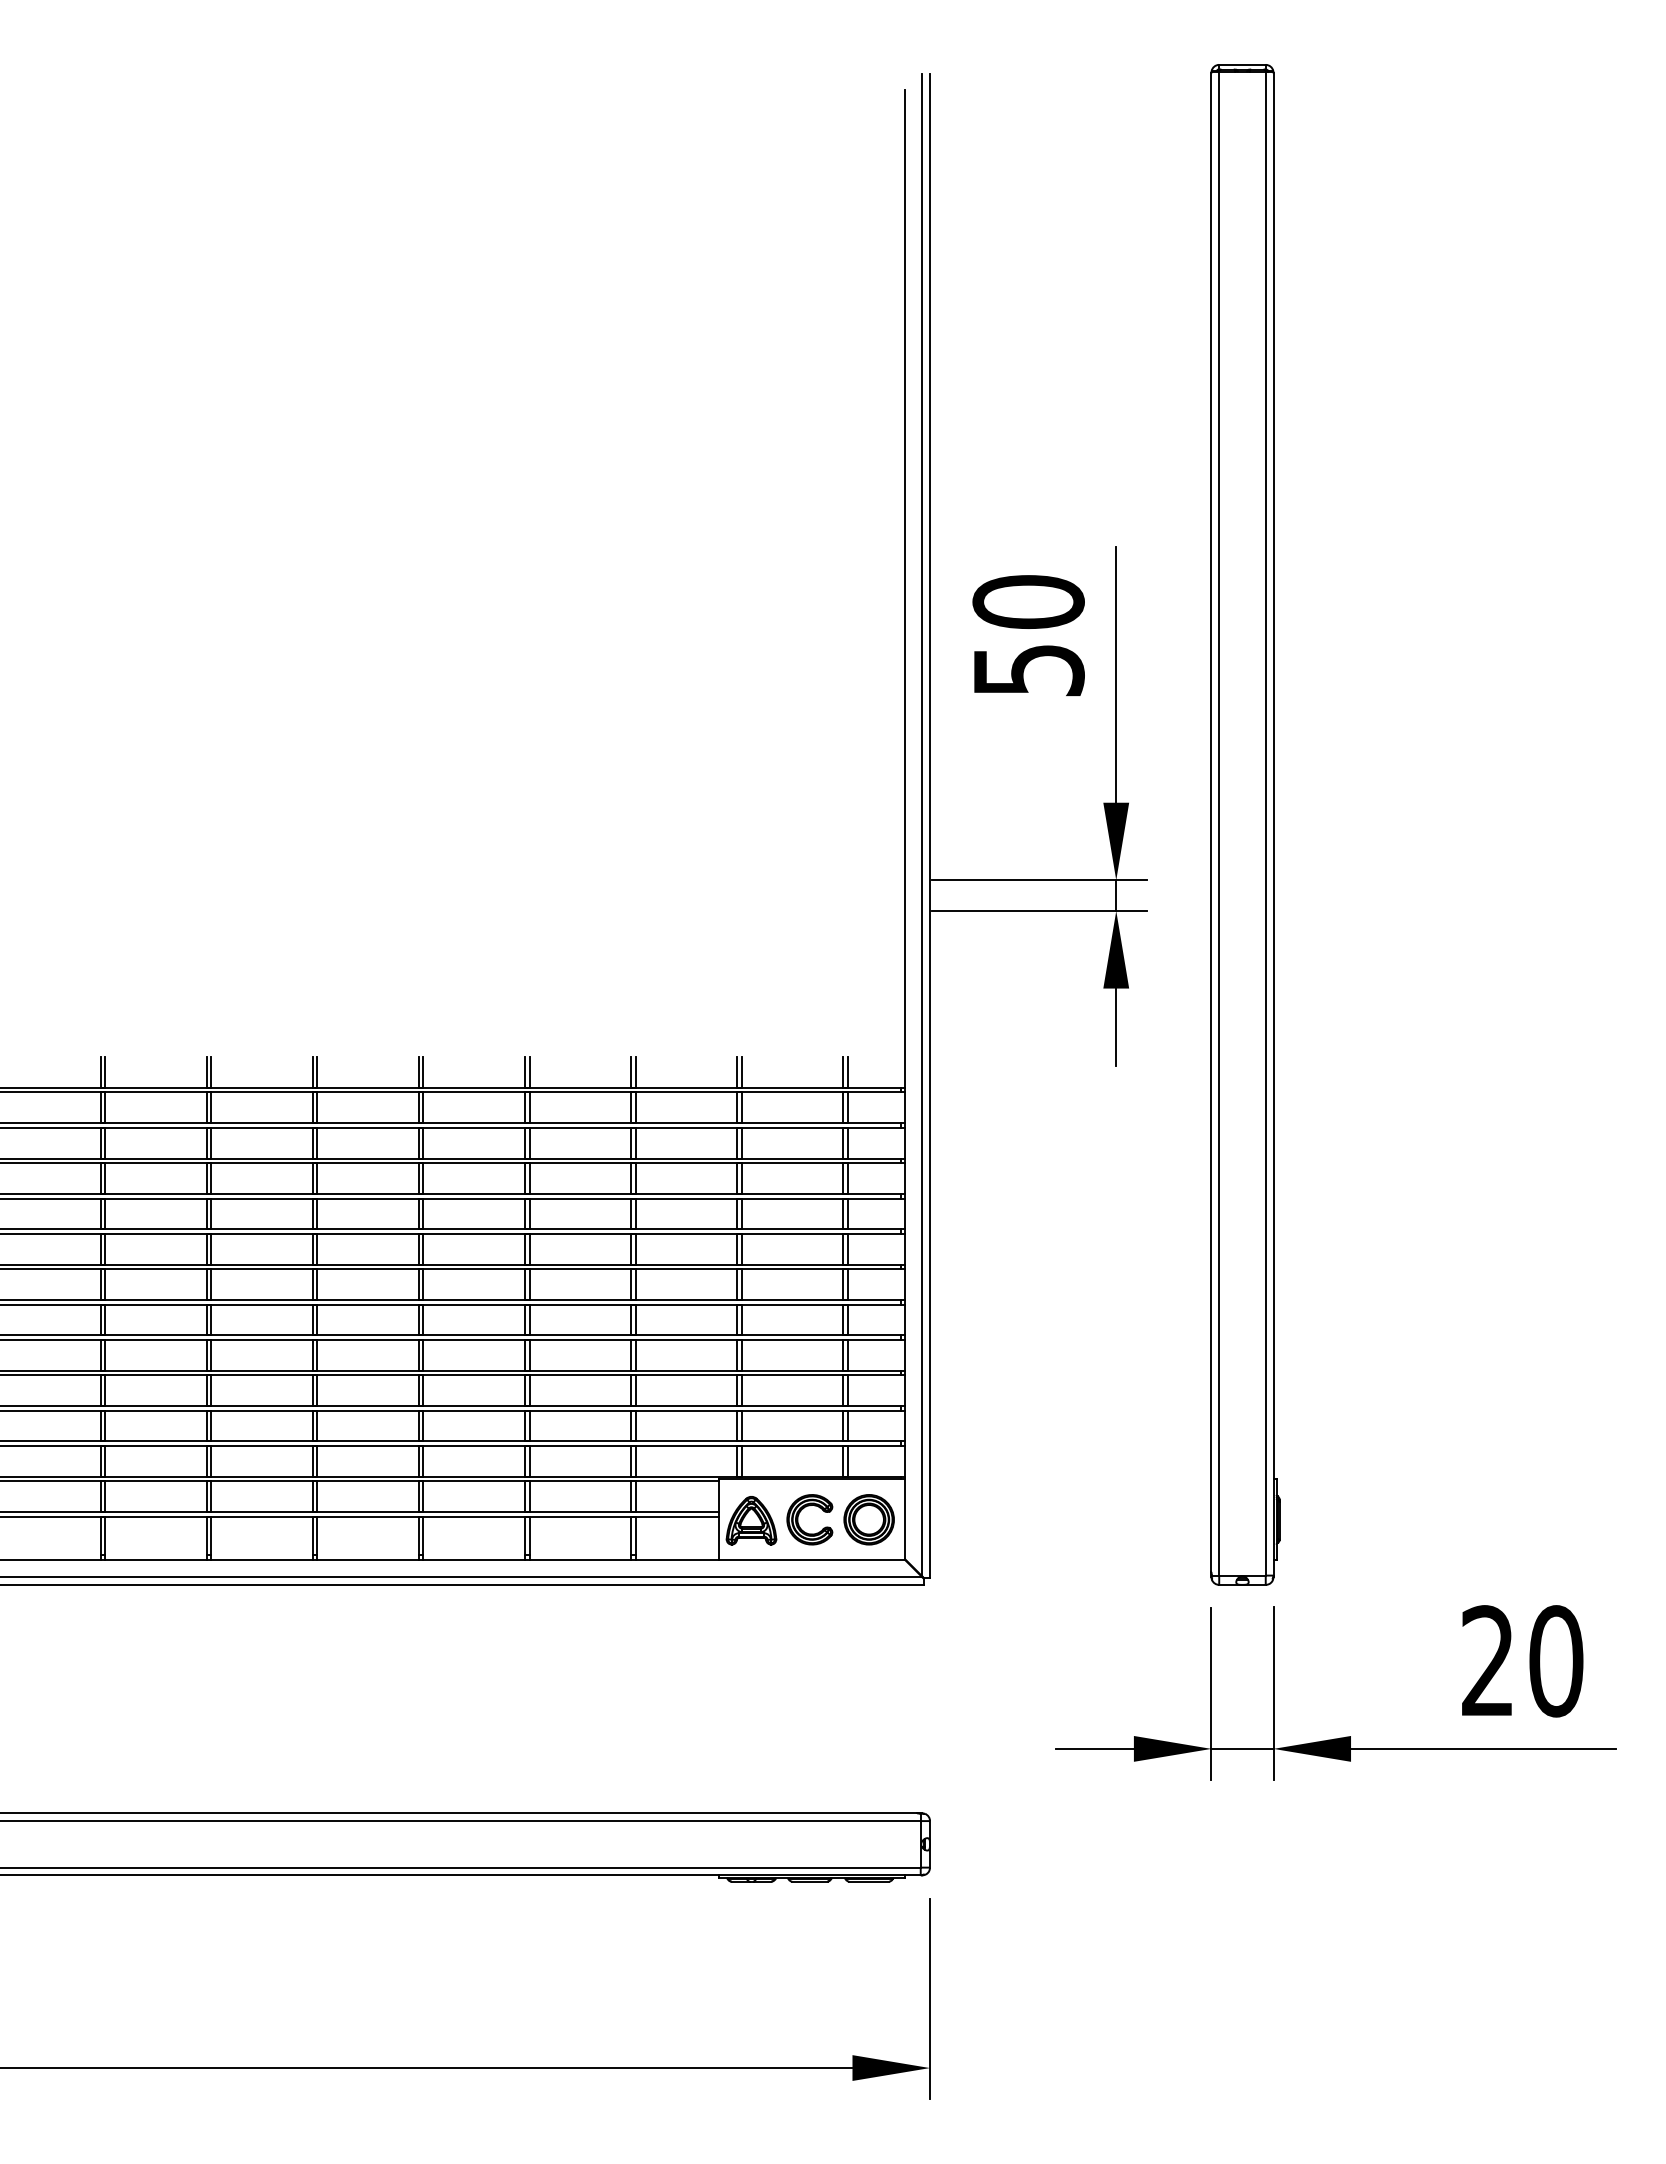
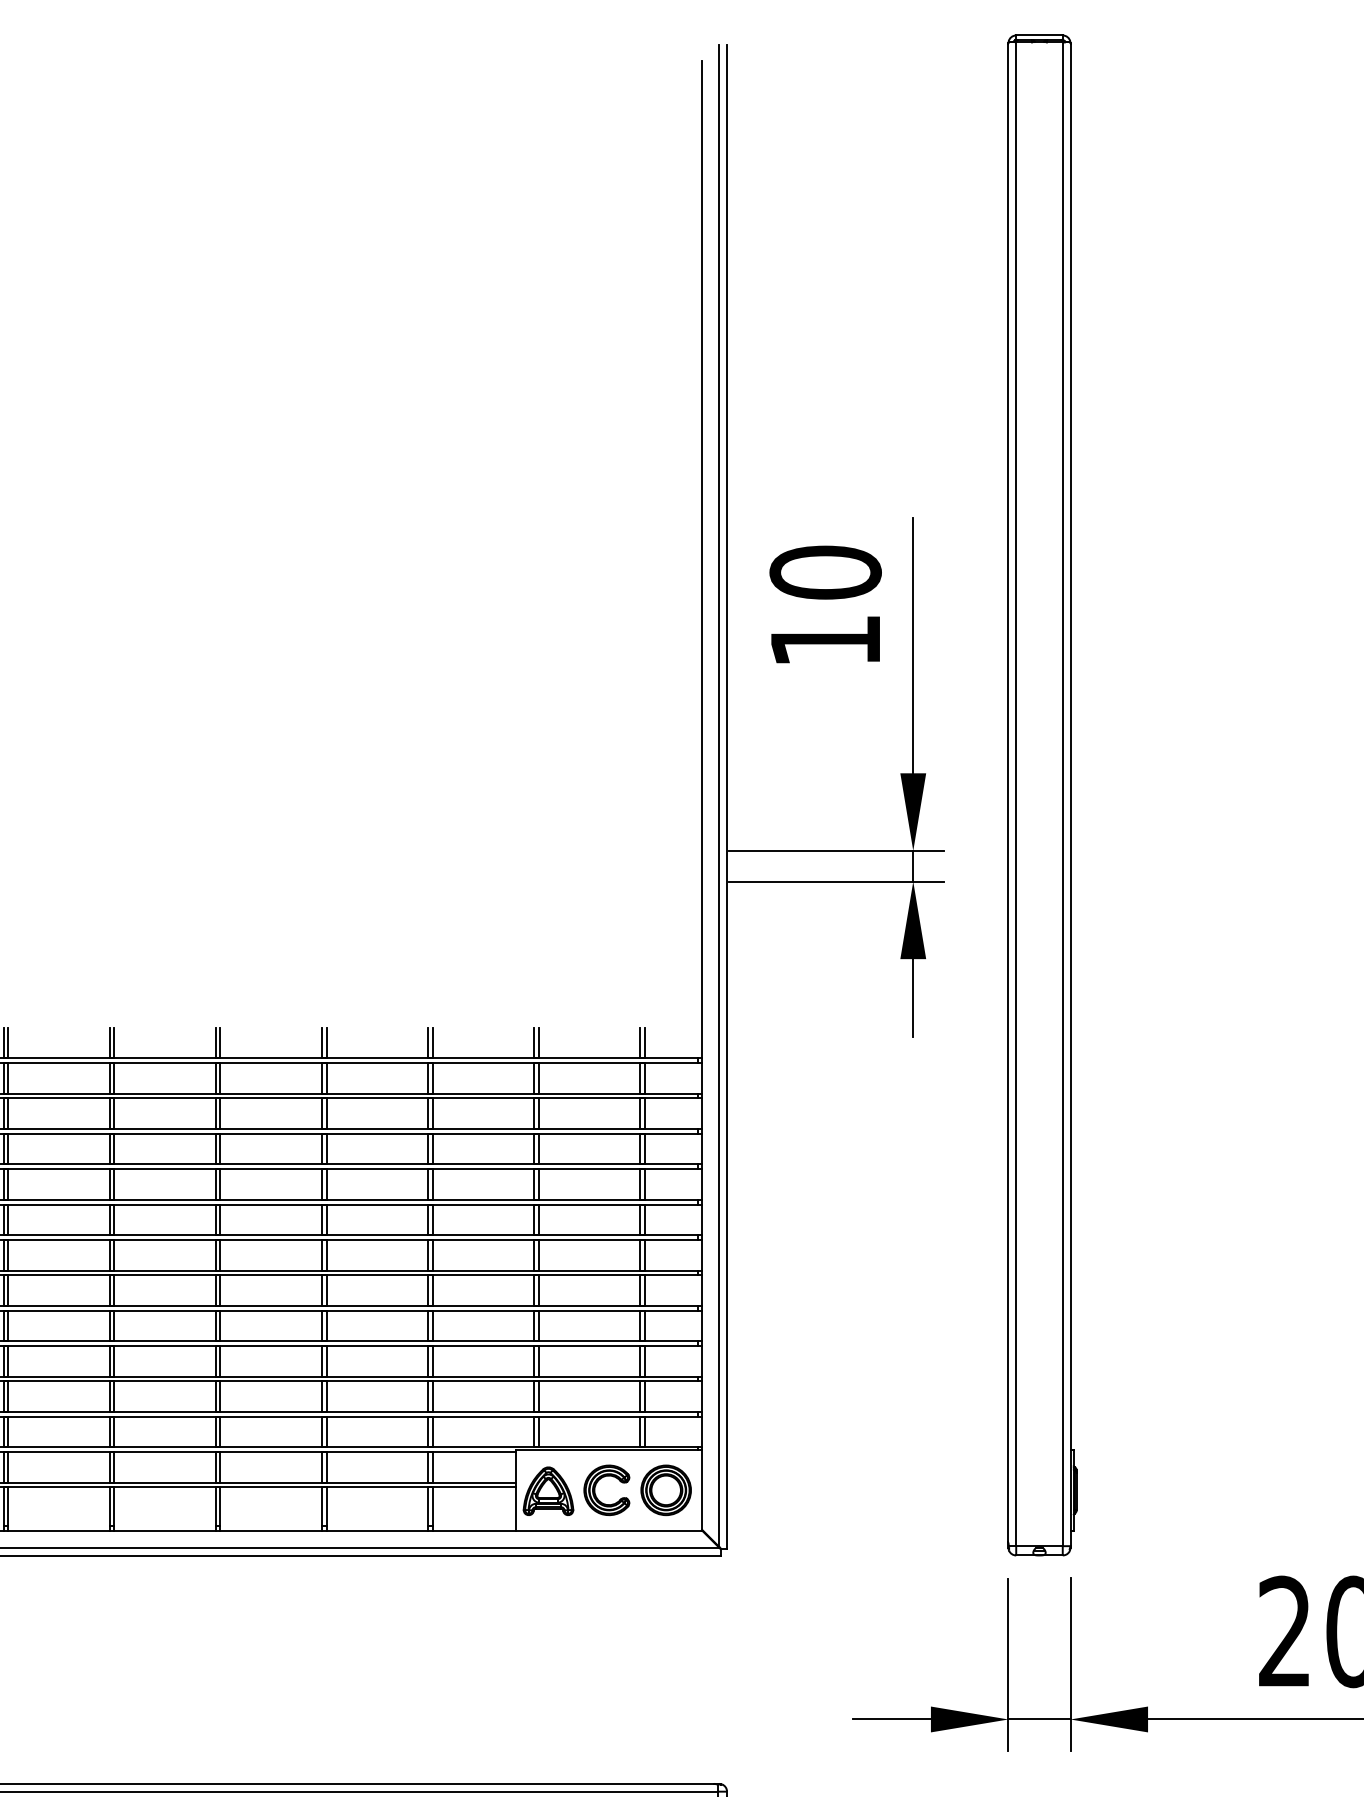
text: (1029, 670) -> (826, 641), 50 -> 10

